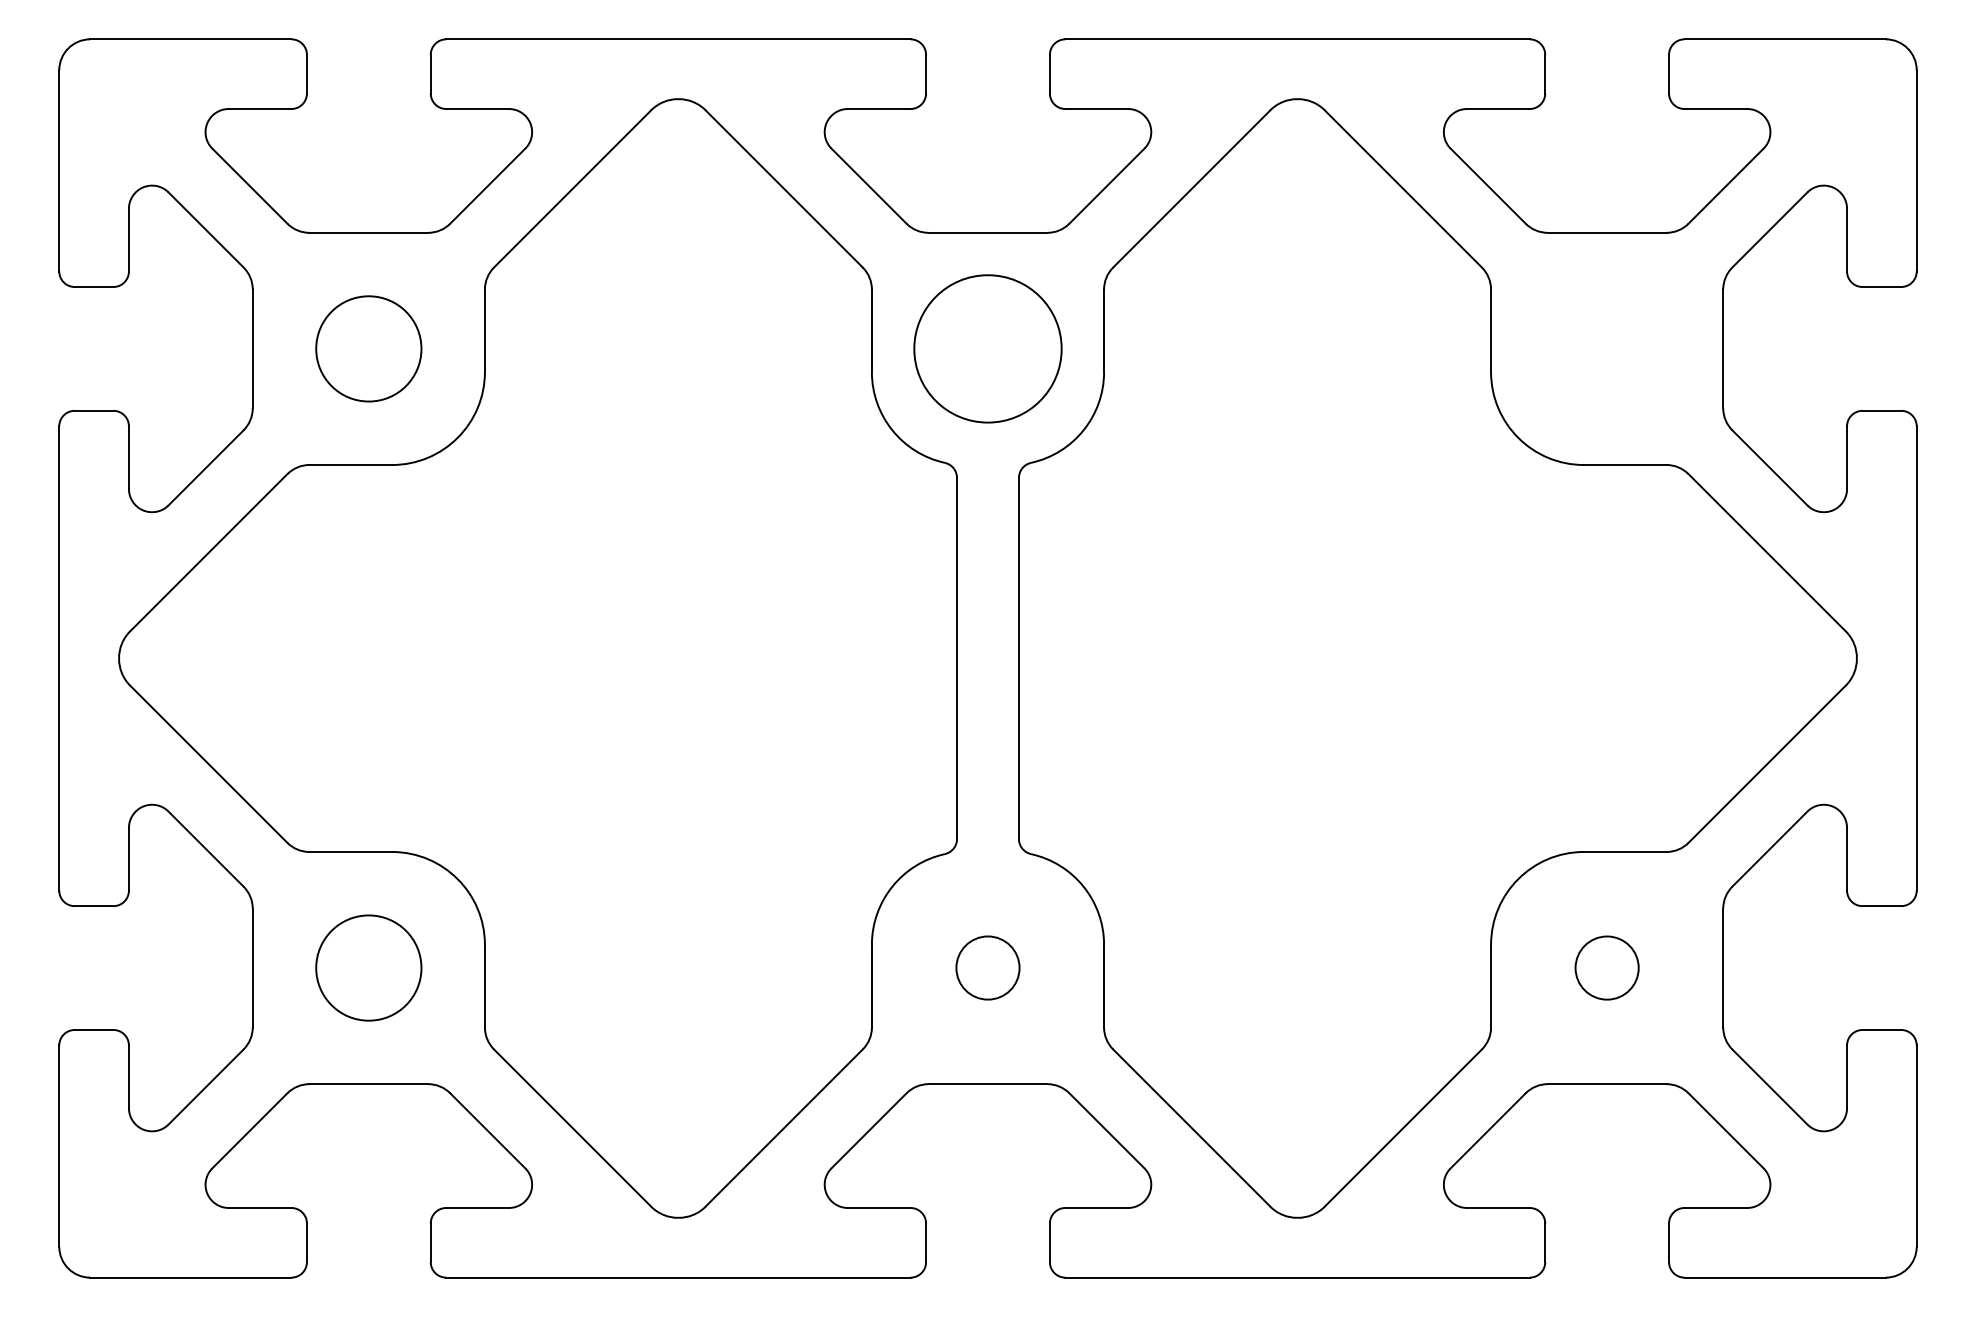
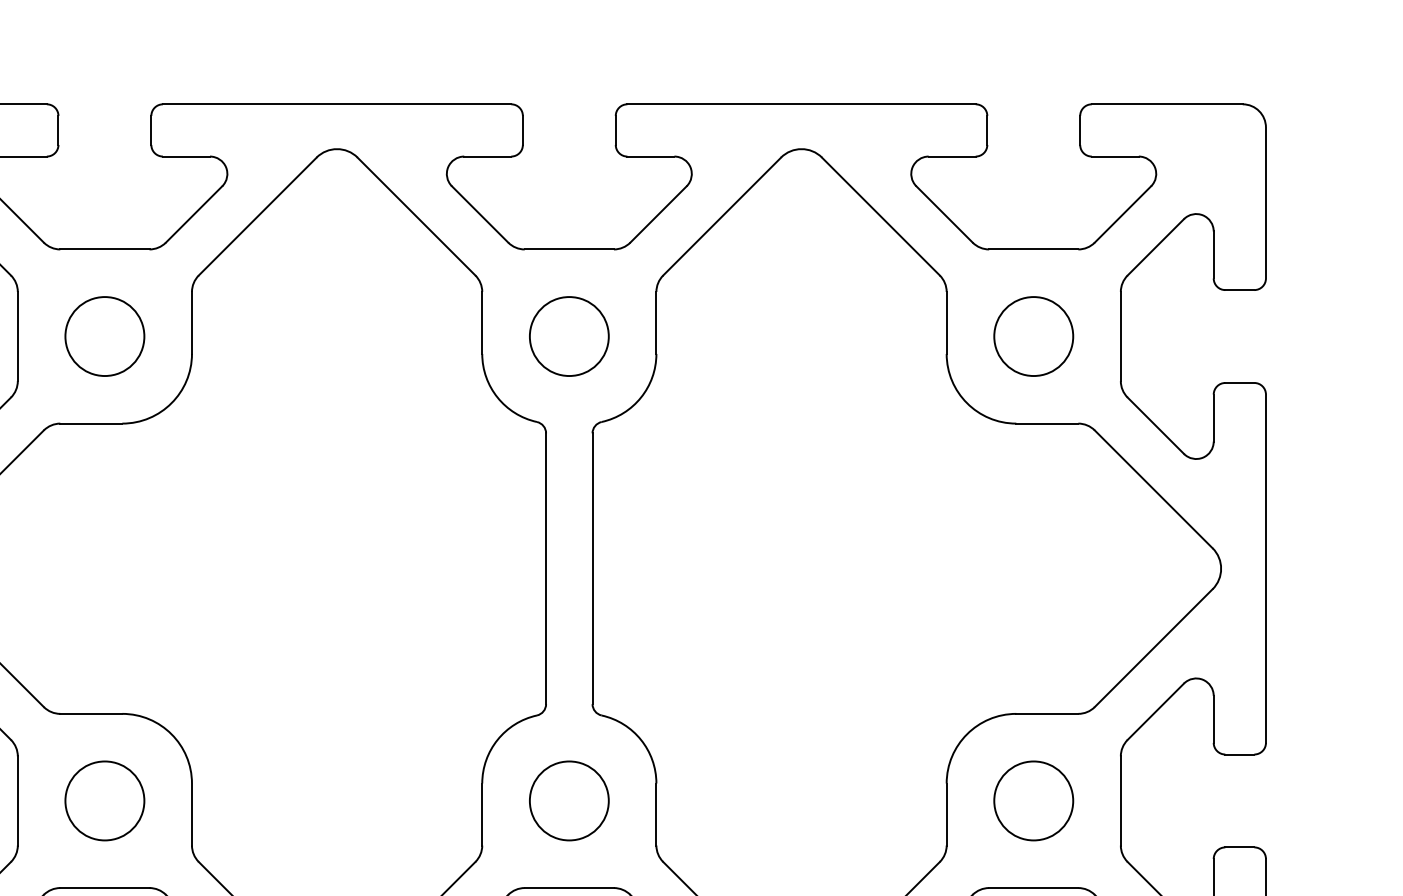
circle: (987, 348) -> (568, 336), size x0.71
circle: (1606, 348) -> (1033, 336), added
circle: (987, 967) -> (568, 800), size x1.67
circle: (1606, 967) -> (1033, 800), size x1.67

